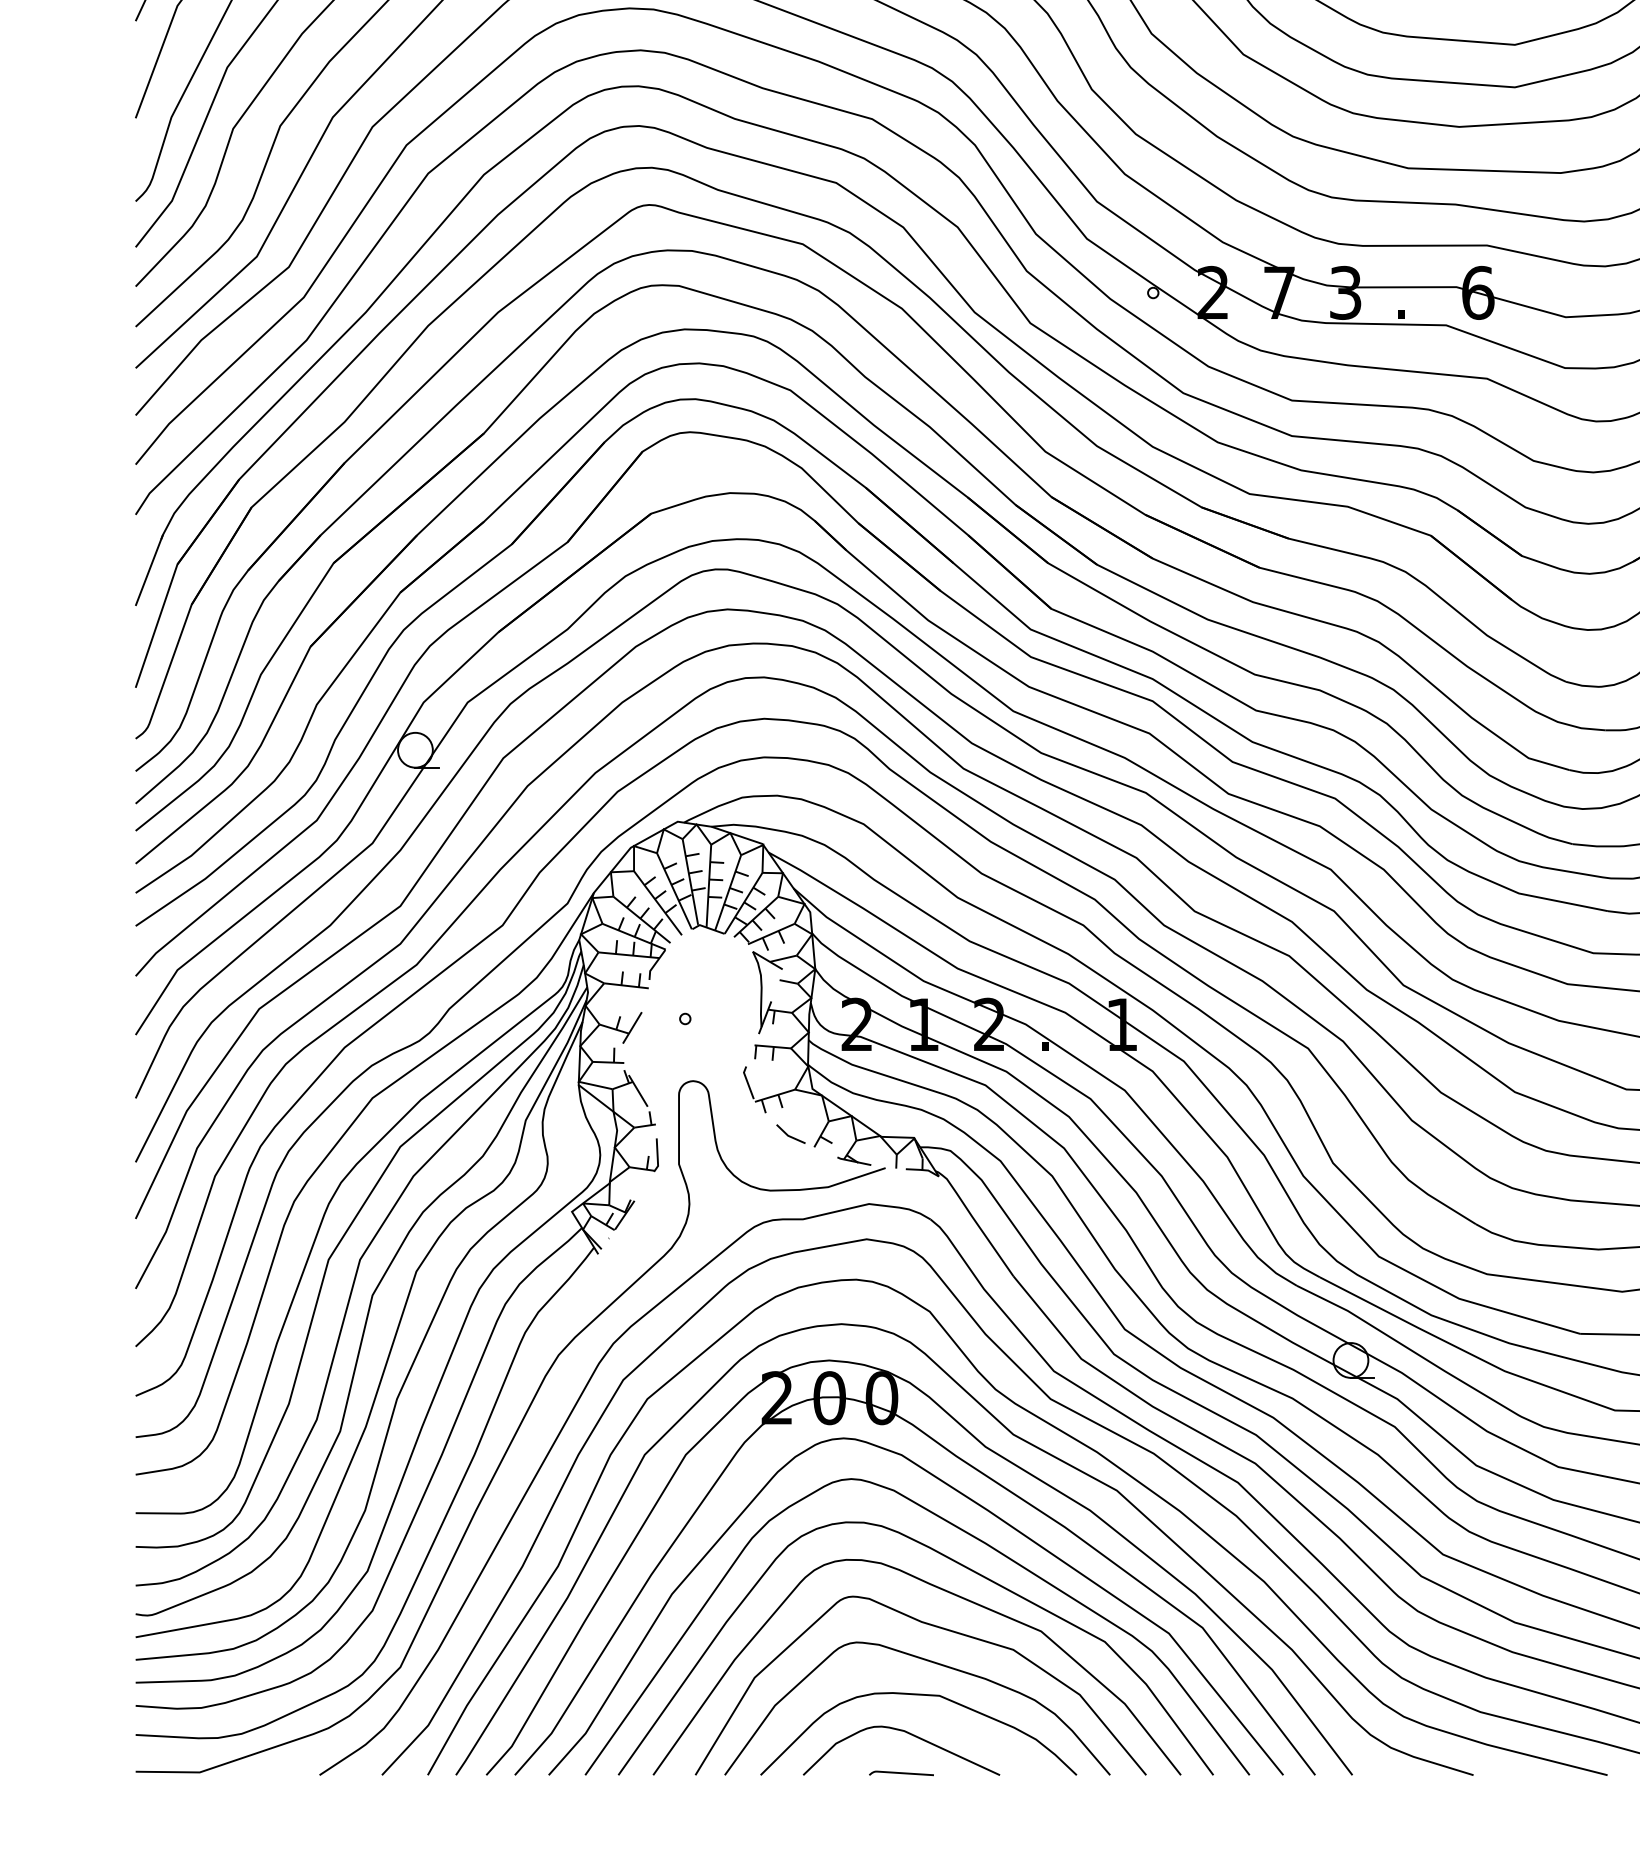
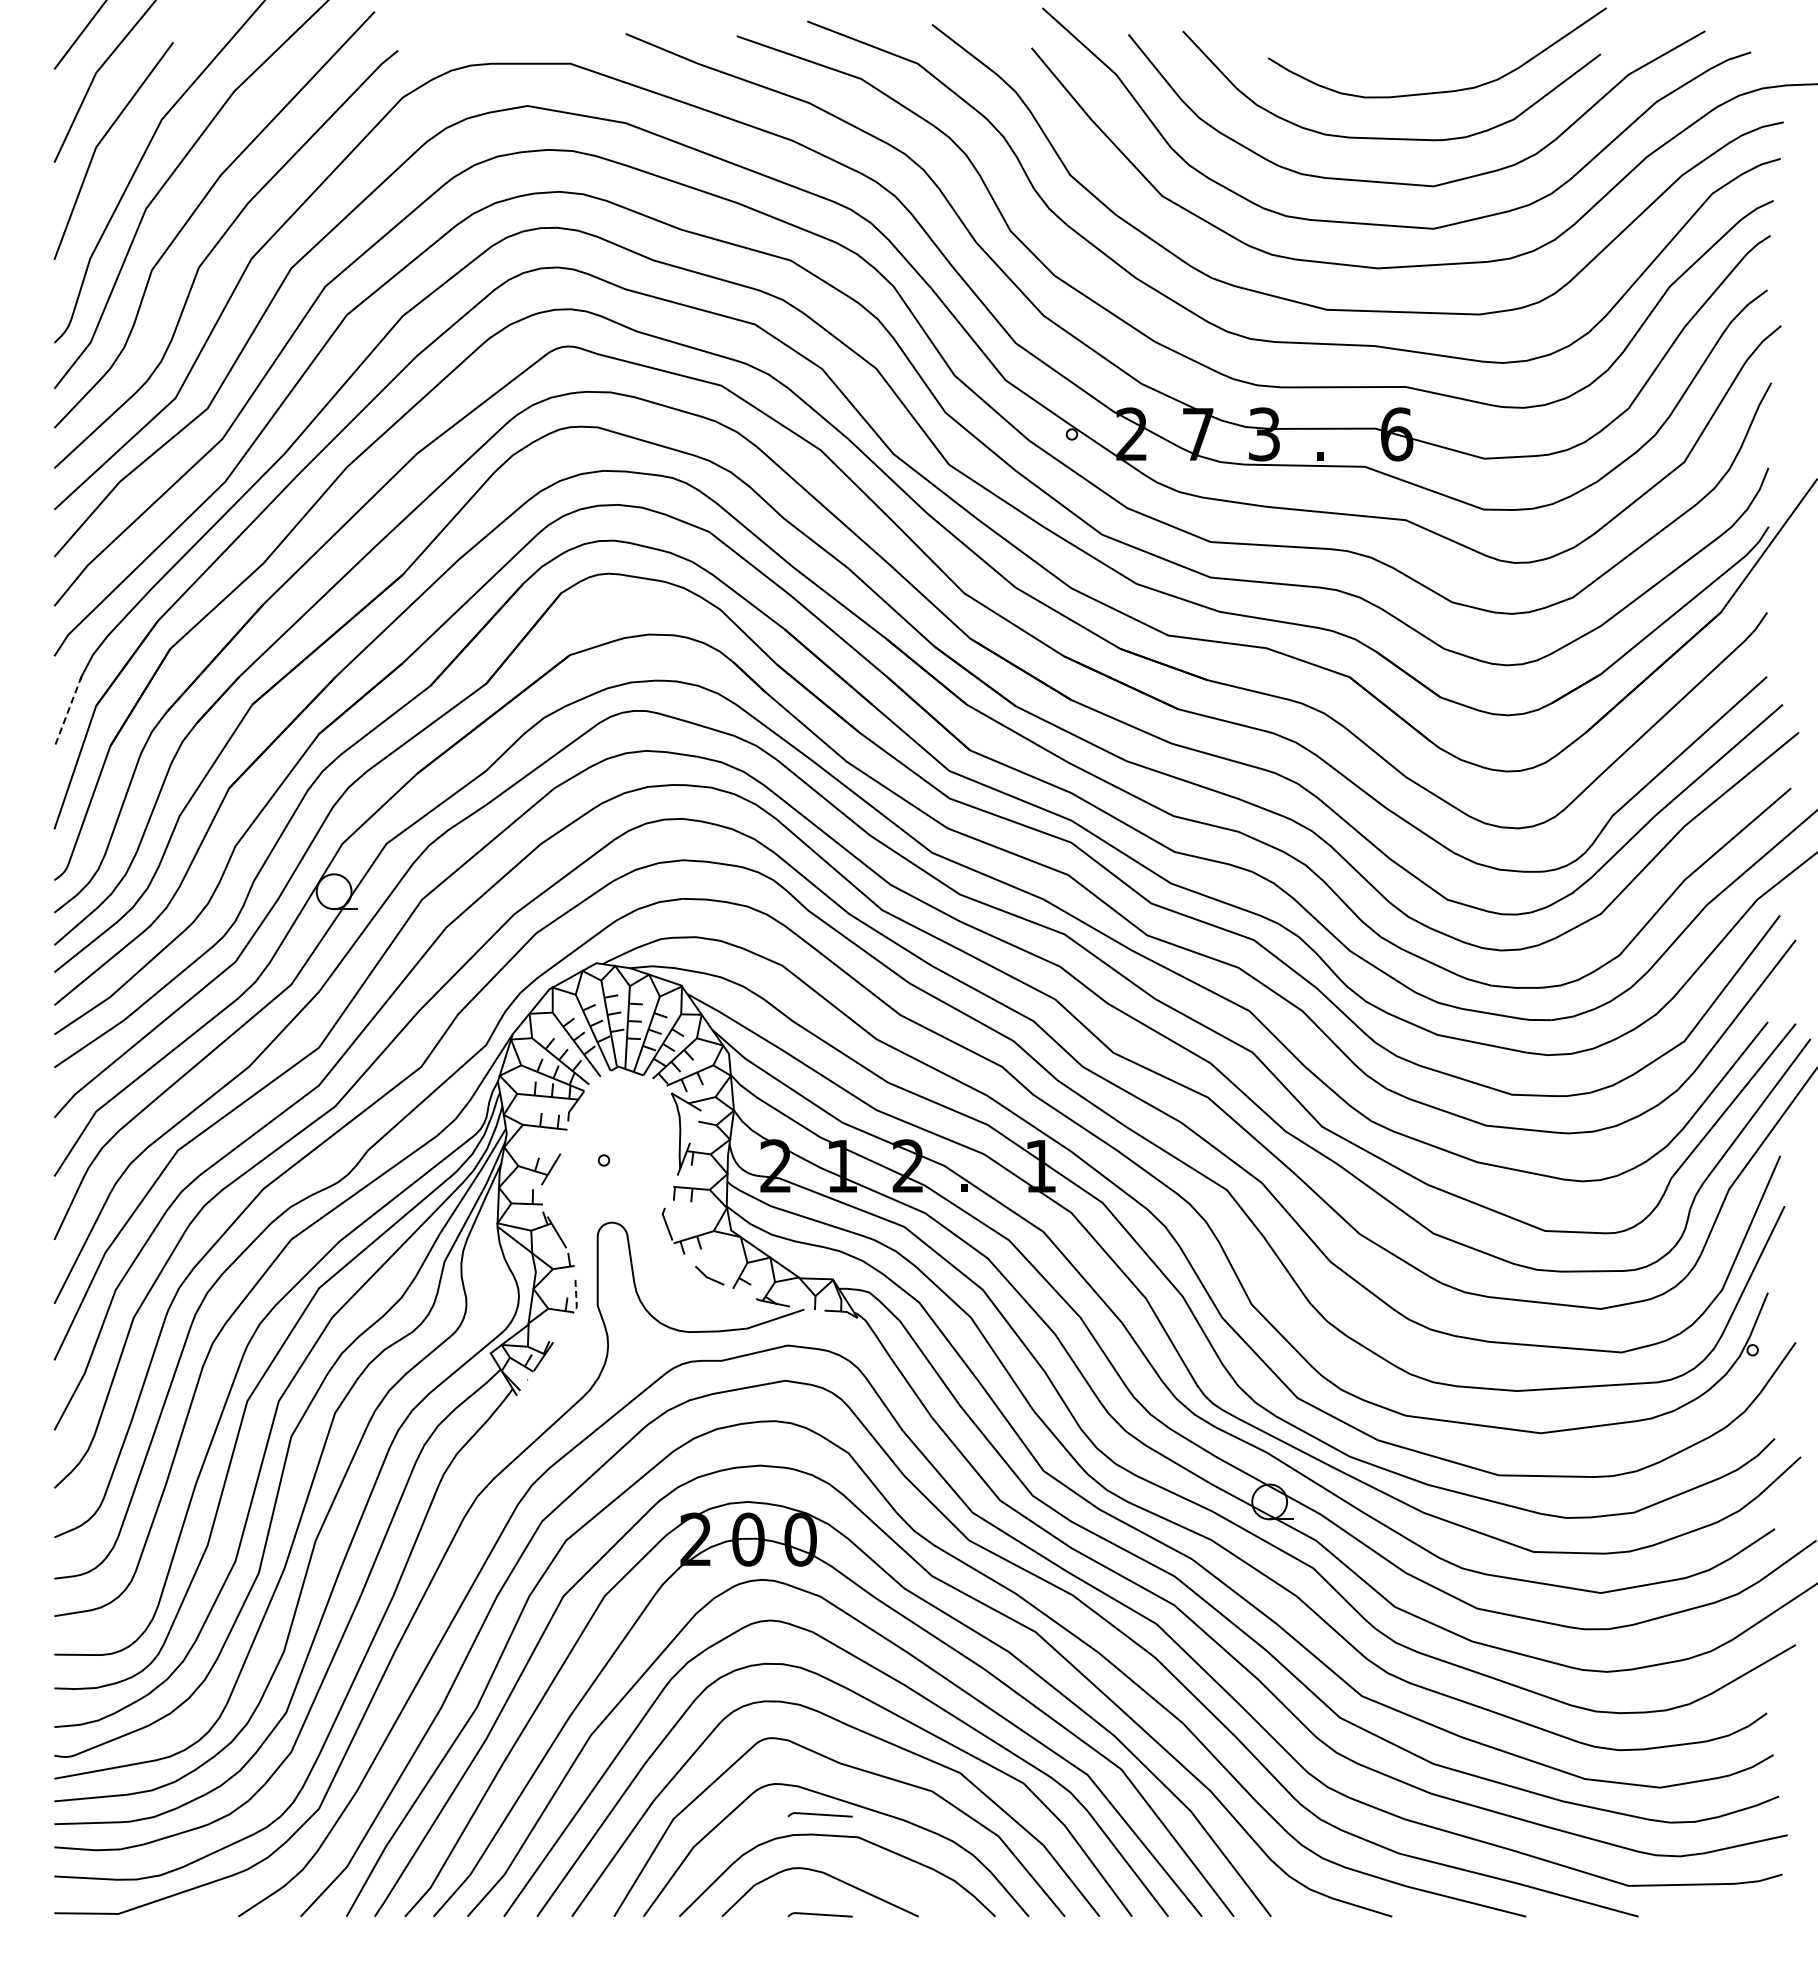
line: (149, 570) -> (68, 711), solid -> dashed
line: (657, 1157) -> (576, 1298), solid -> dashed
curve: (900, 1673) -> (819, 1814), added

